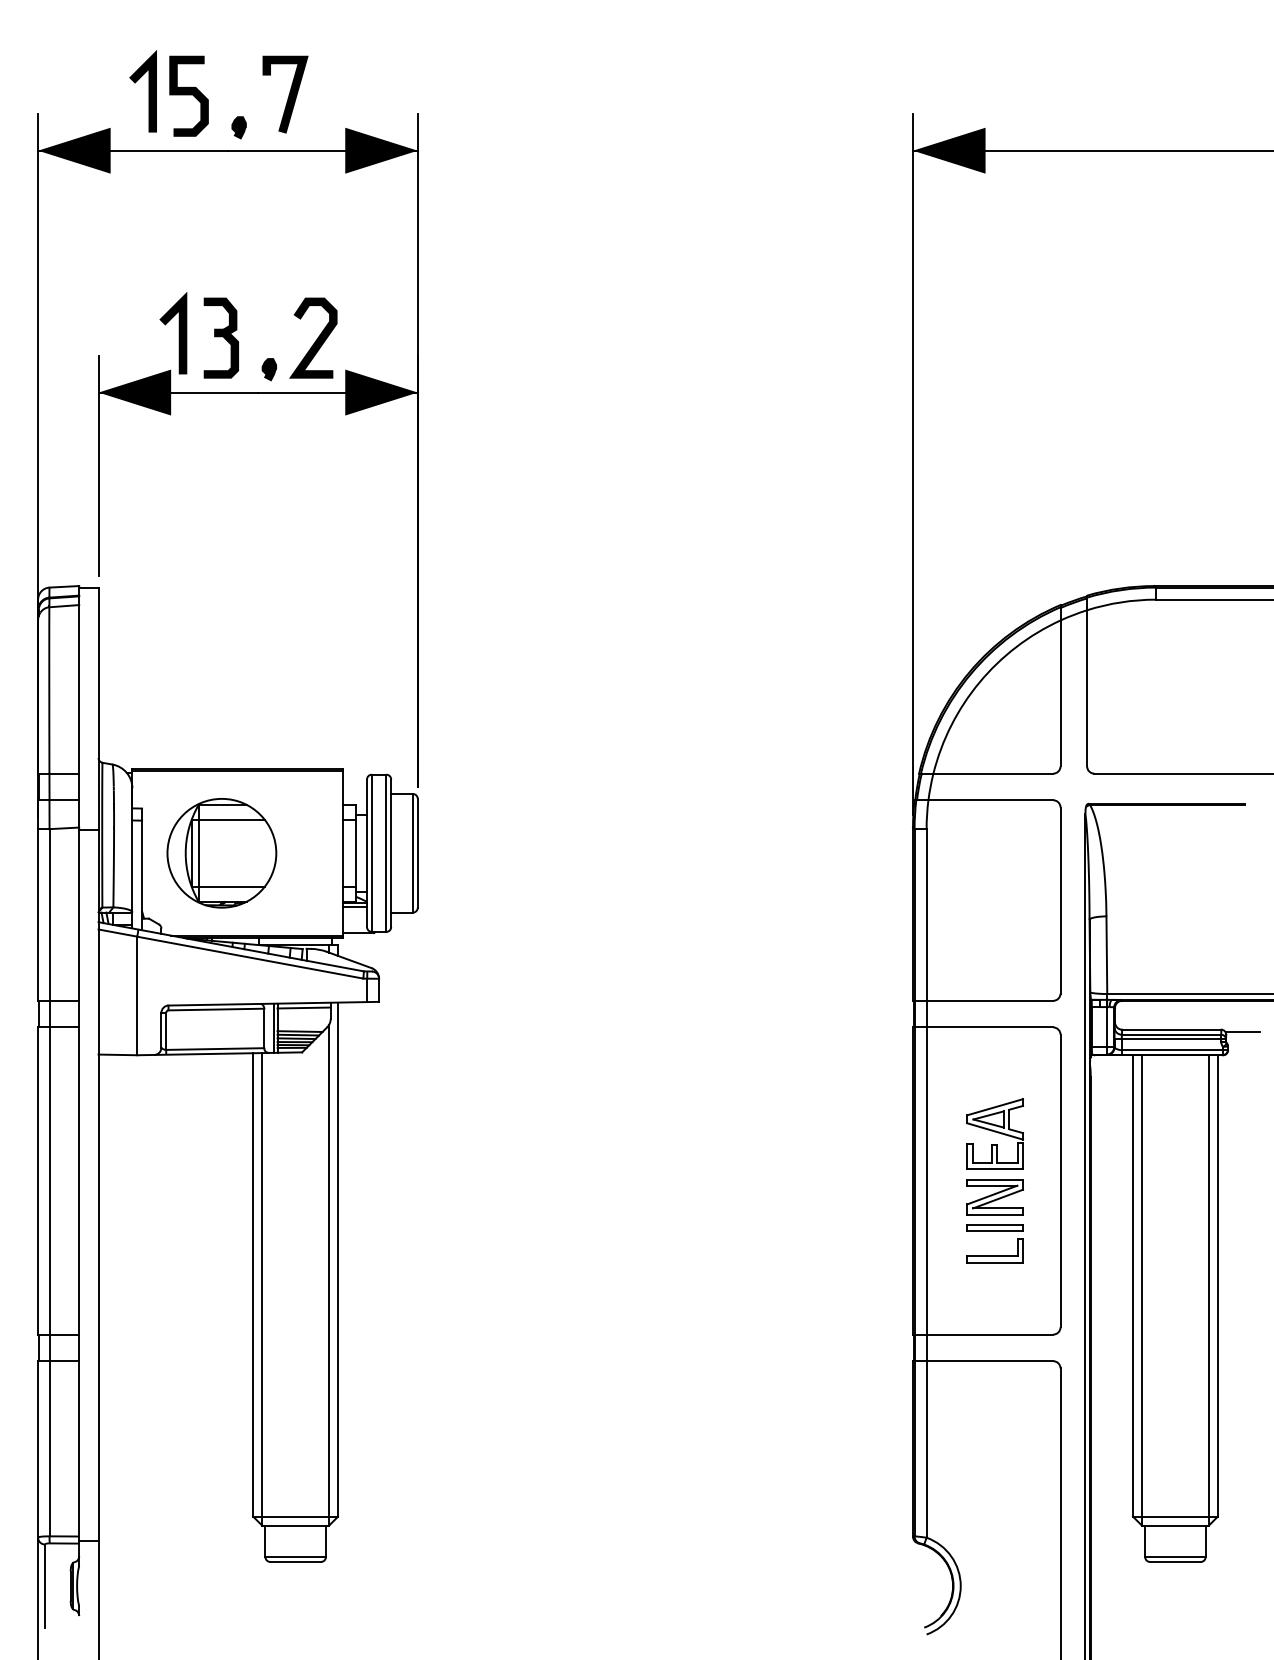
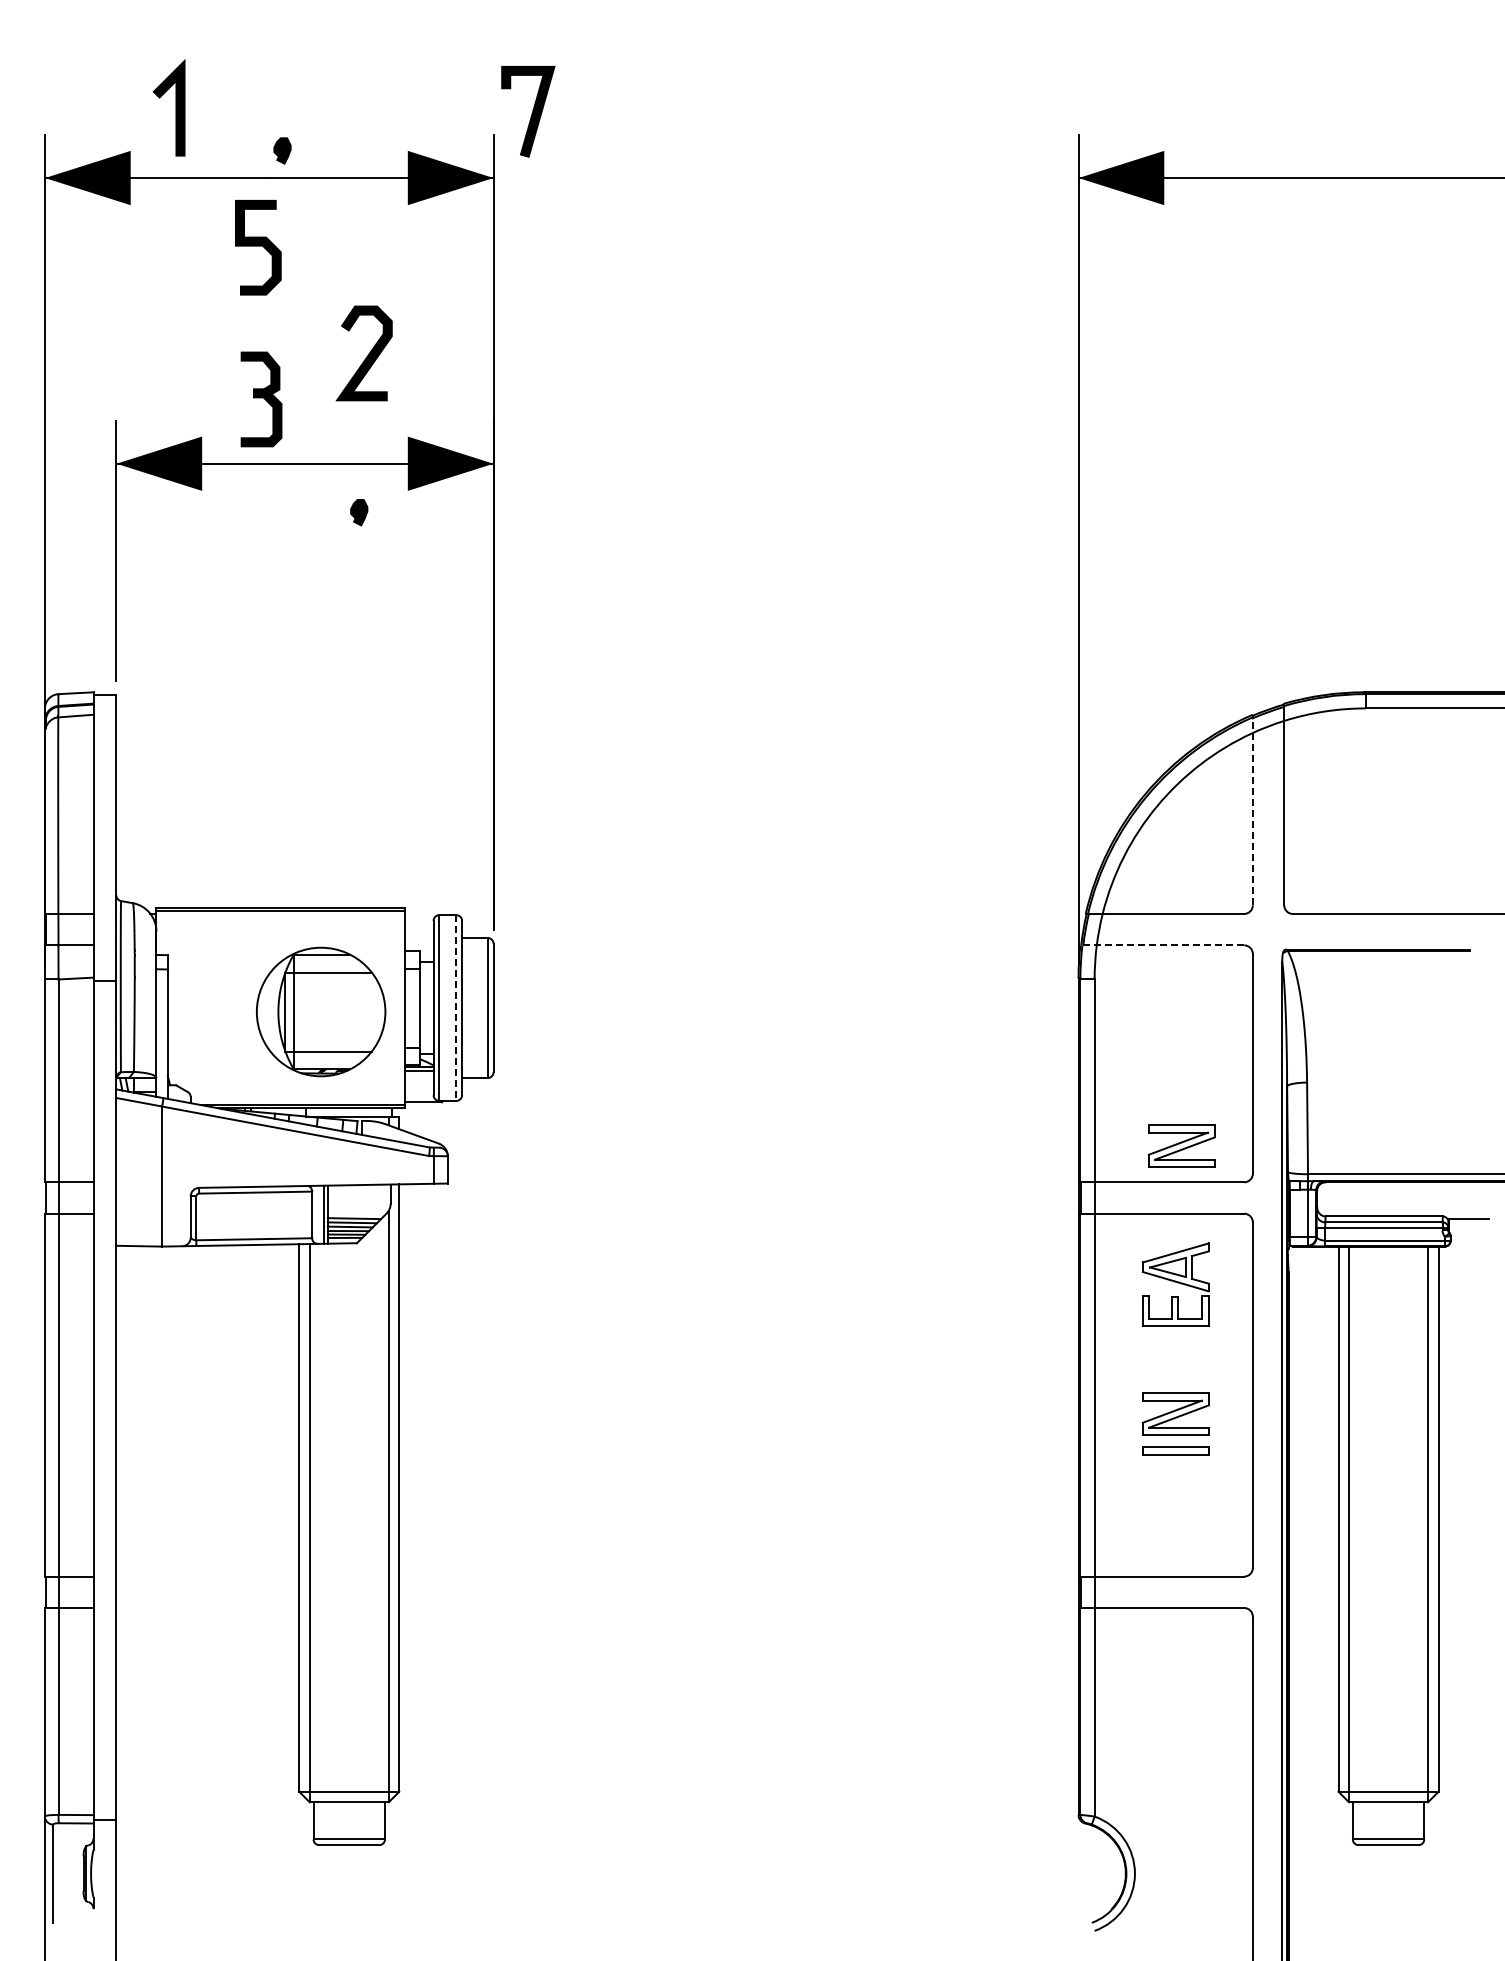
curve: (189, 95) -> (258, 246), moved
line: (288, 96) -> (531, 113), moved
line: (179, 333) -> (211, 393), removed
curve: (315, 340) -> (366, 356), moved
part: (269, 369) -> (359, 512), moved
line: (1060, 685) -> (1252, 809), solid -> dashed
line: (984, 800) -> (1162, 945), solid -> dashed
part: (222, 852) -> (321, 1011), moved
line: (386, 853) -> (456, 1008), solid -> dashed
part: (1000, 969) -> (1181, 1145), added
line: (303, 1007) -> (358, 1190), removed
part: (995, 1133) -> (1175, 1284), moved
part: (995, 1250) -> (1175, 1477), removed

